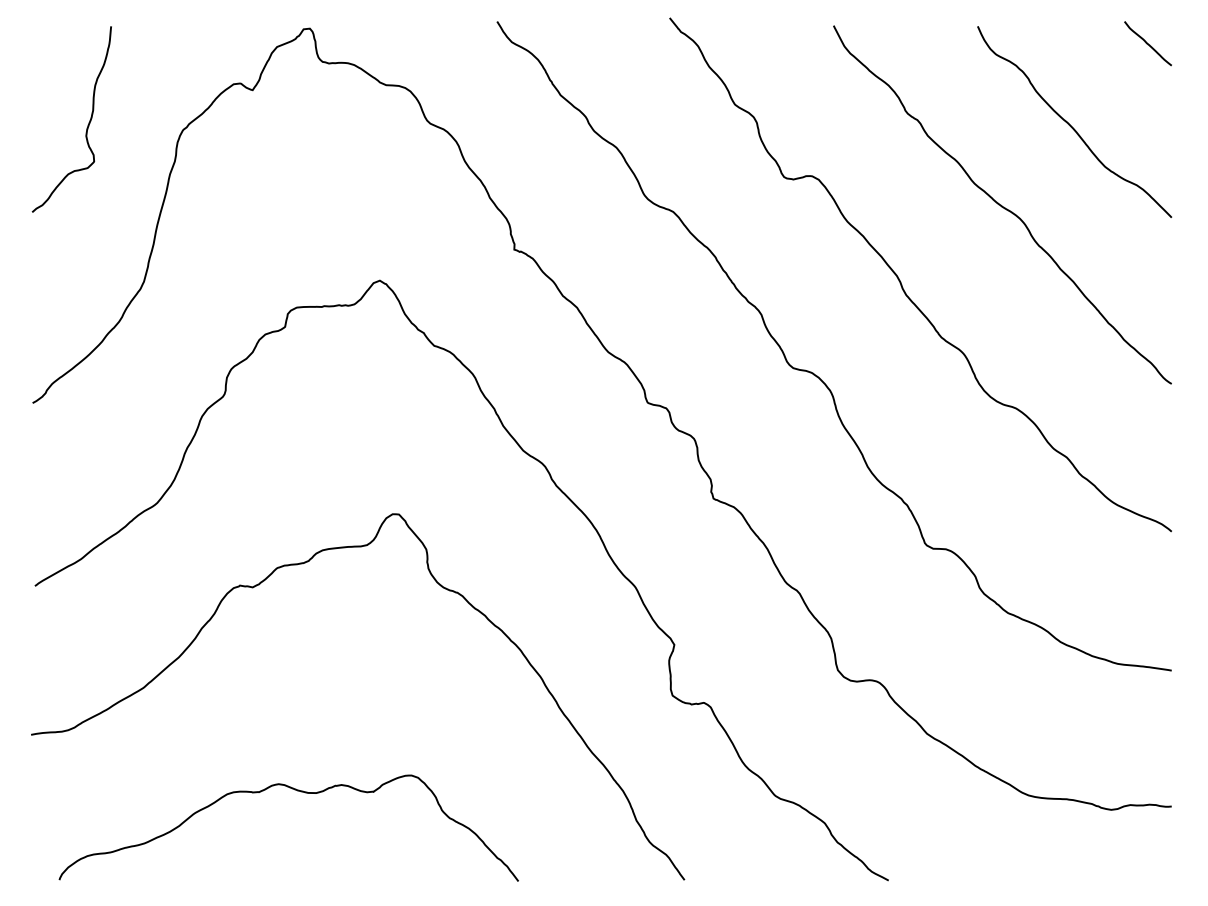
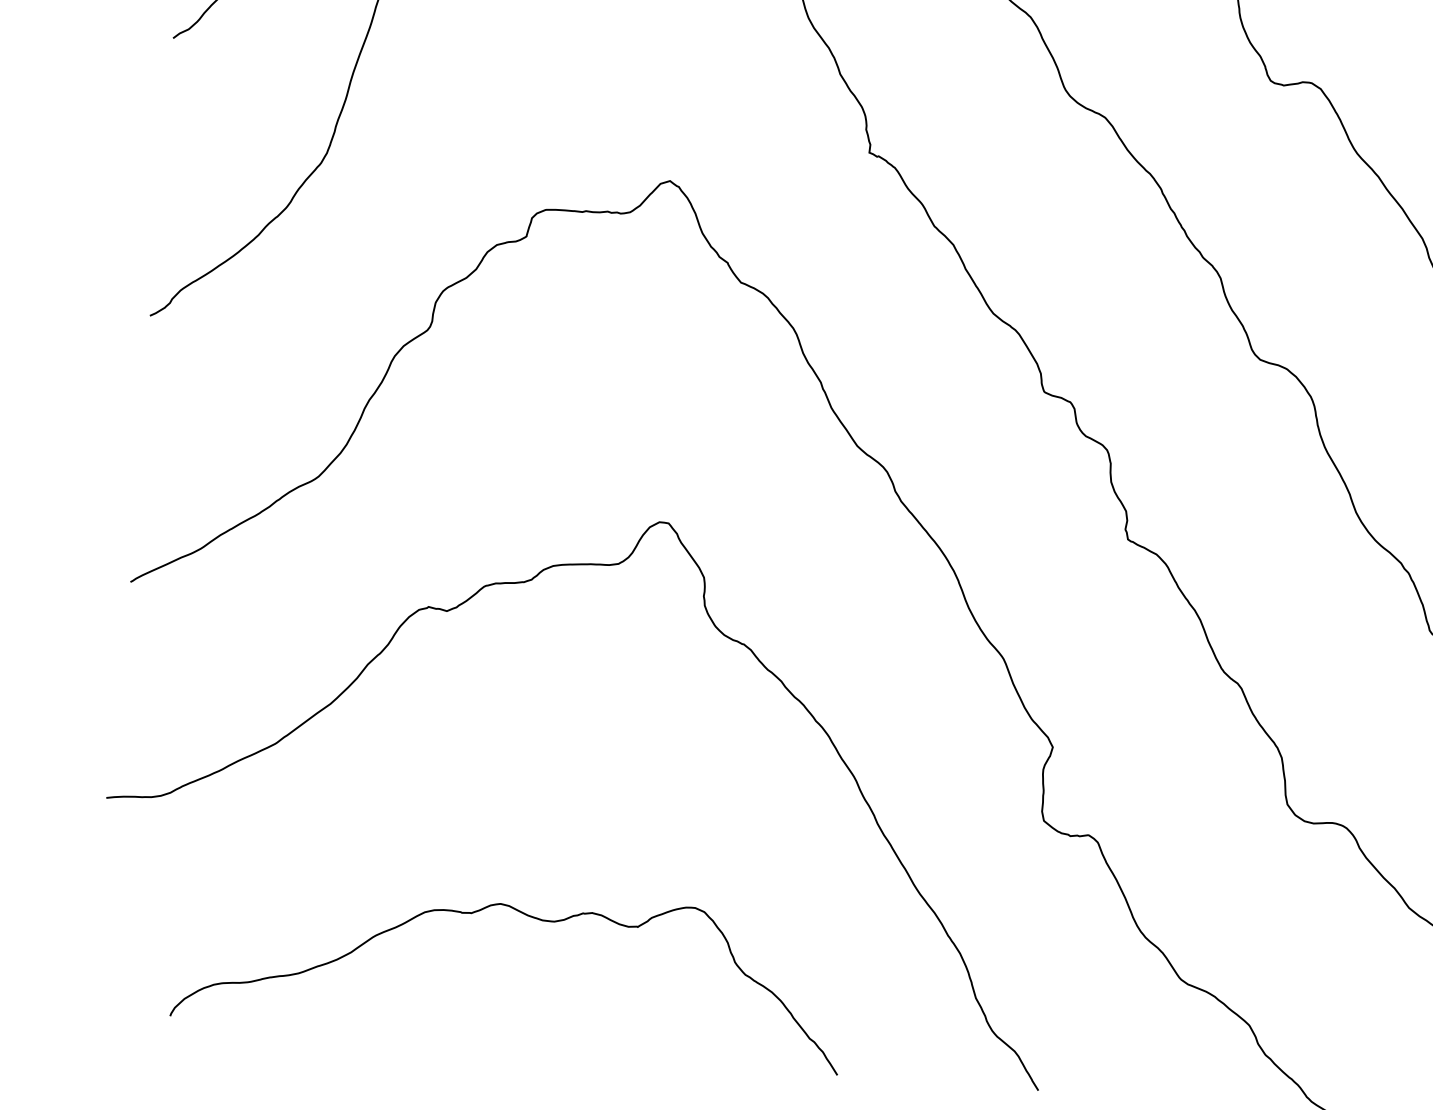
curve: (297, 791) -> (527, 916), moved

